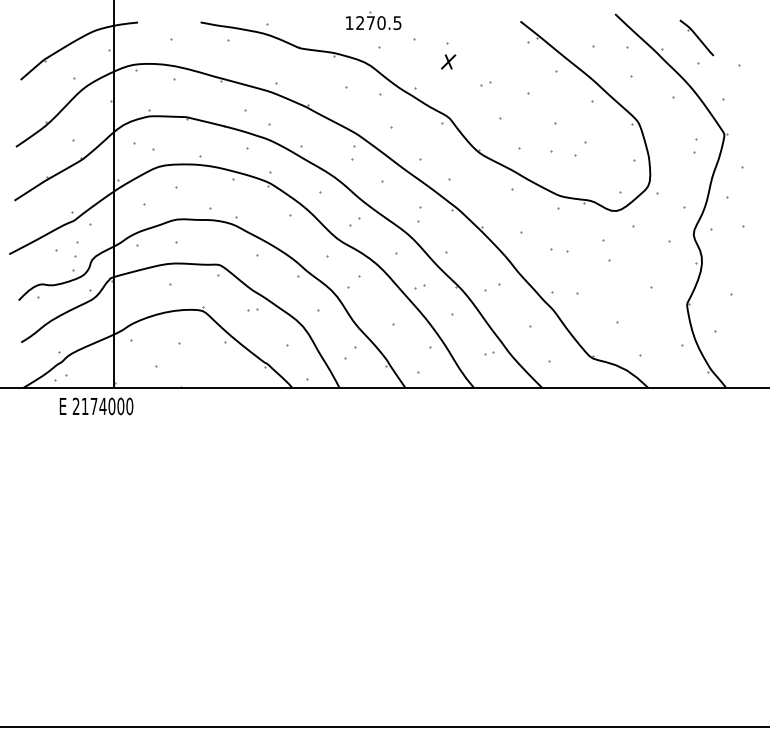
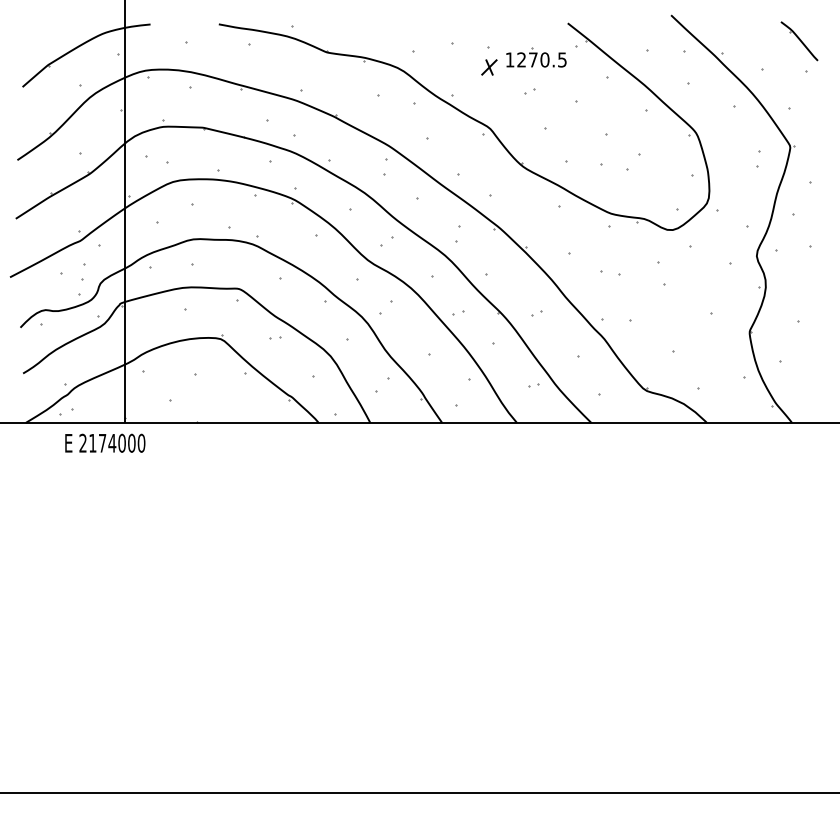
part: (373, 20) -> (536, 57), moved
part: (696, 37) -> (799, 40), moved
part: (492, 287) -> (537, 313), size x0.62

